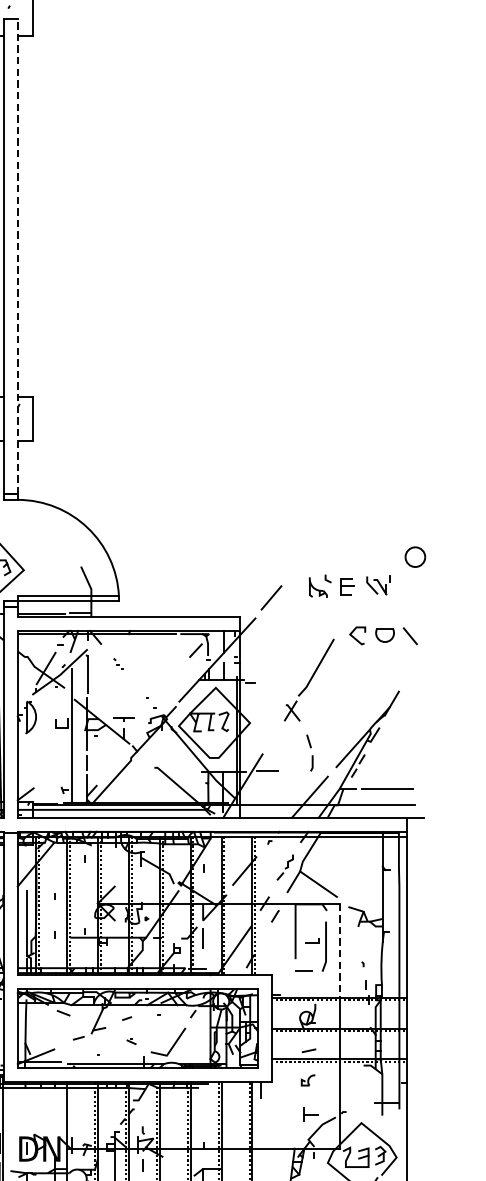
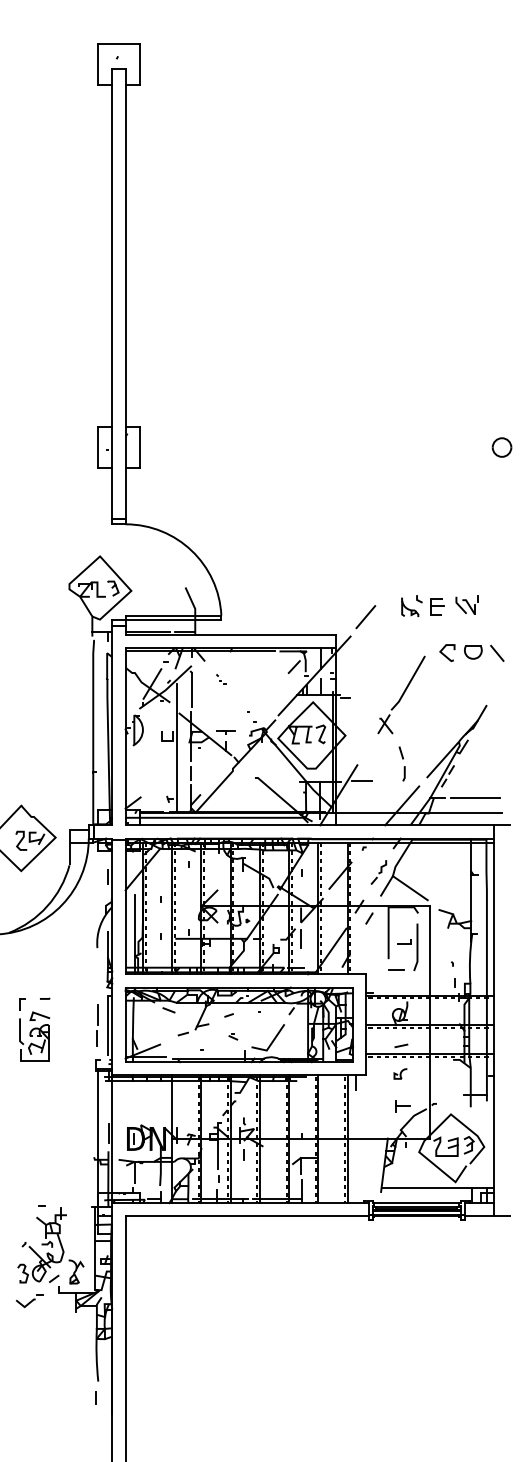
line: (17, 256) -> (125, 293), dashed -> solid
part: (414, 557) -> (501, 447), moved
line: (339, 951) -> (430, 951), dashed -> solid

